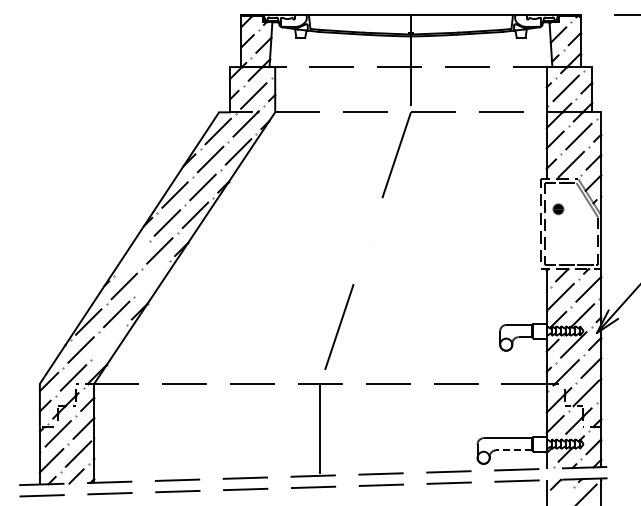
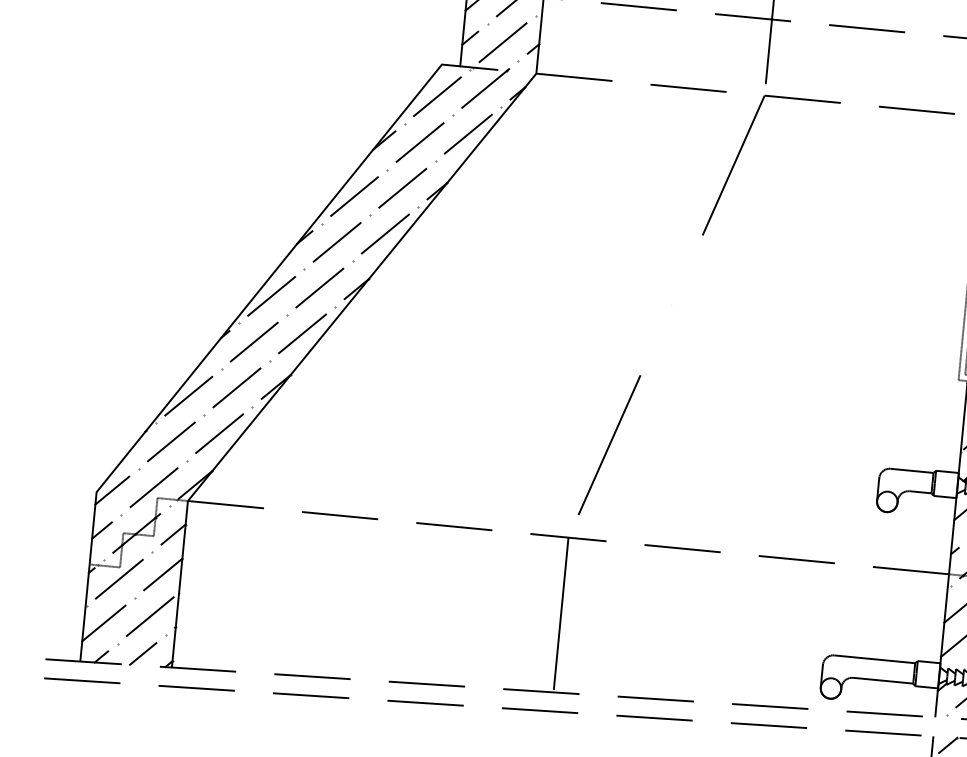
line: (131, 258) -> (270, 296), added
line: (151, 278) -> (301, 333), added
line: (108, 342) -> (218, 433), added
line: (513, 450) -> (882, 681), dashed -> solid

